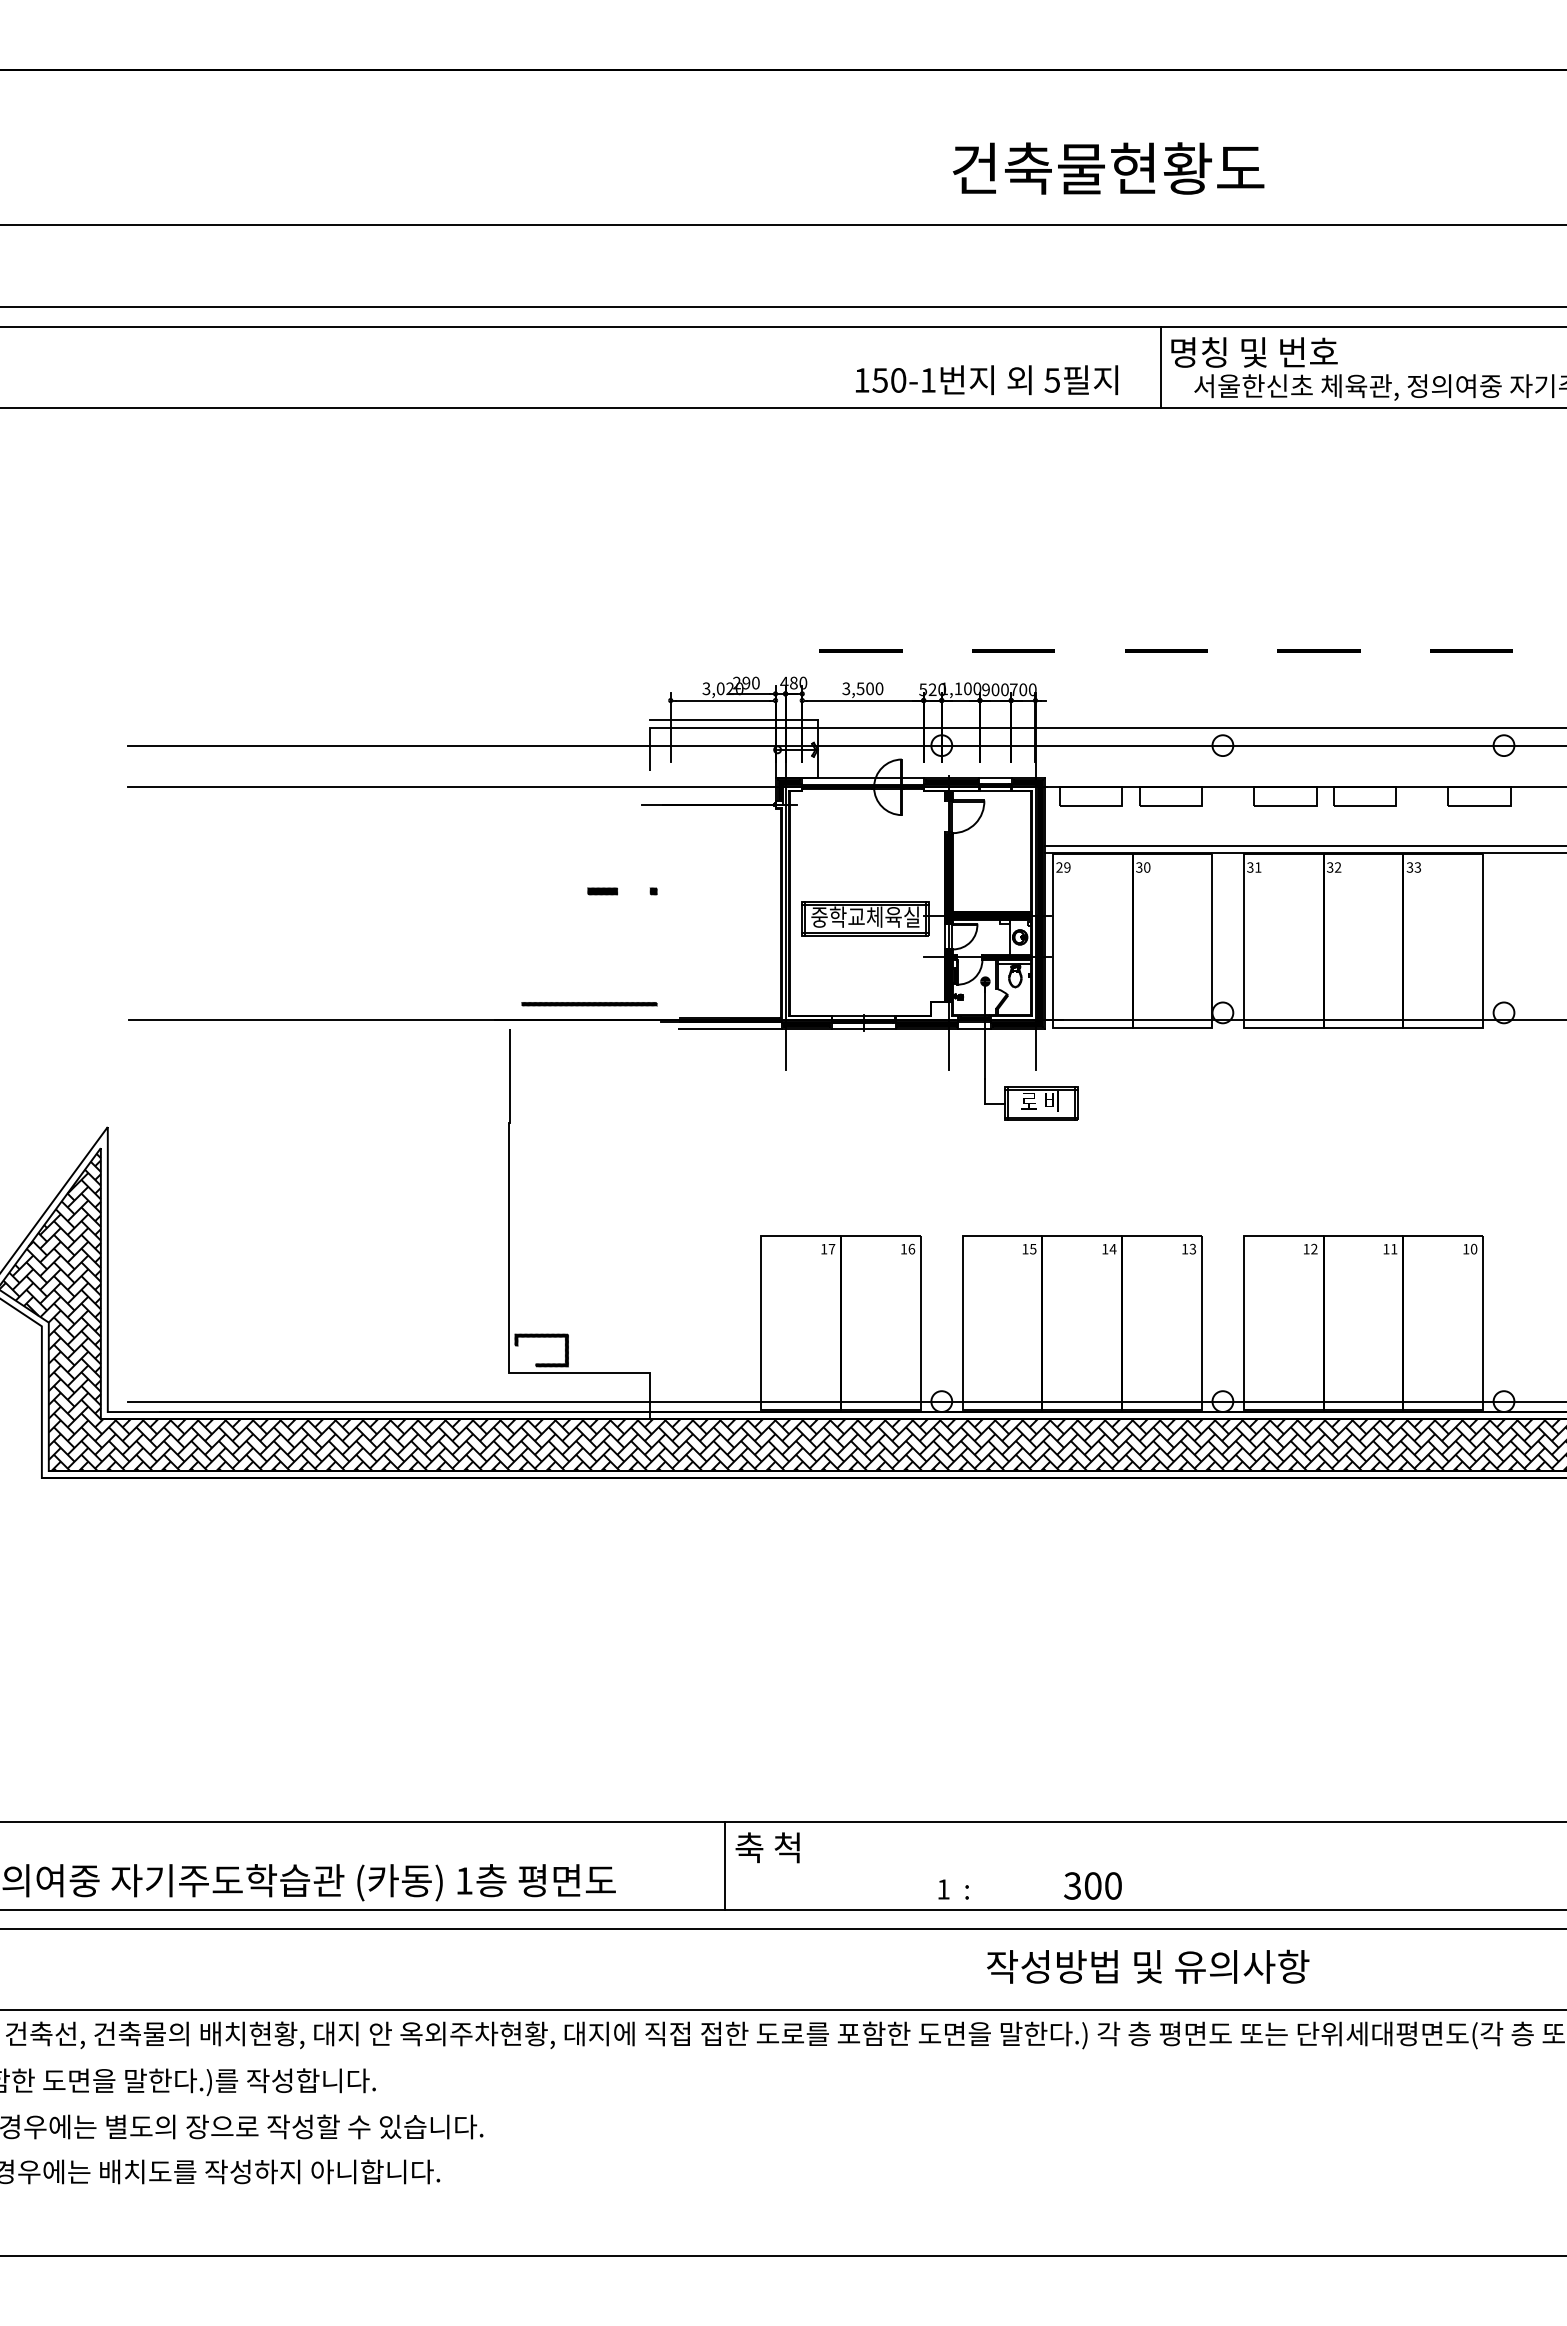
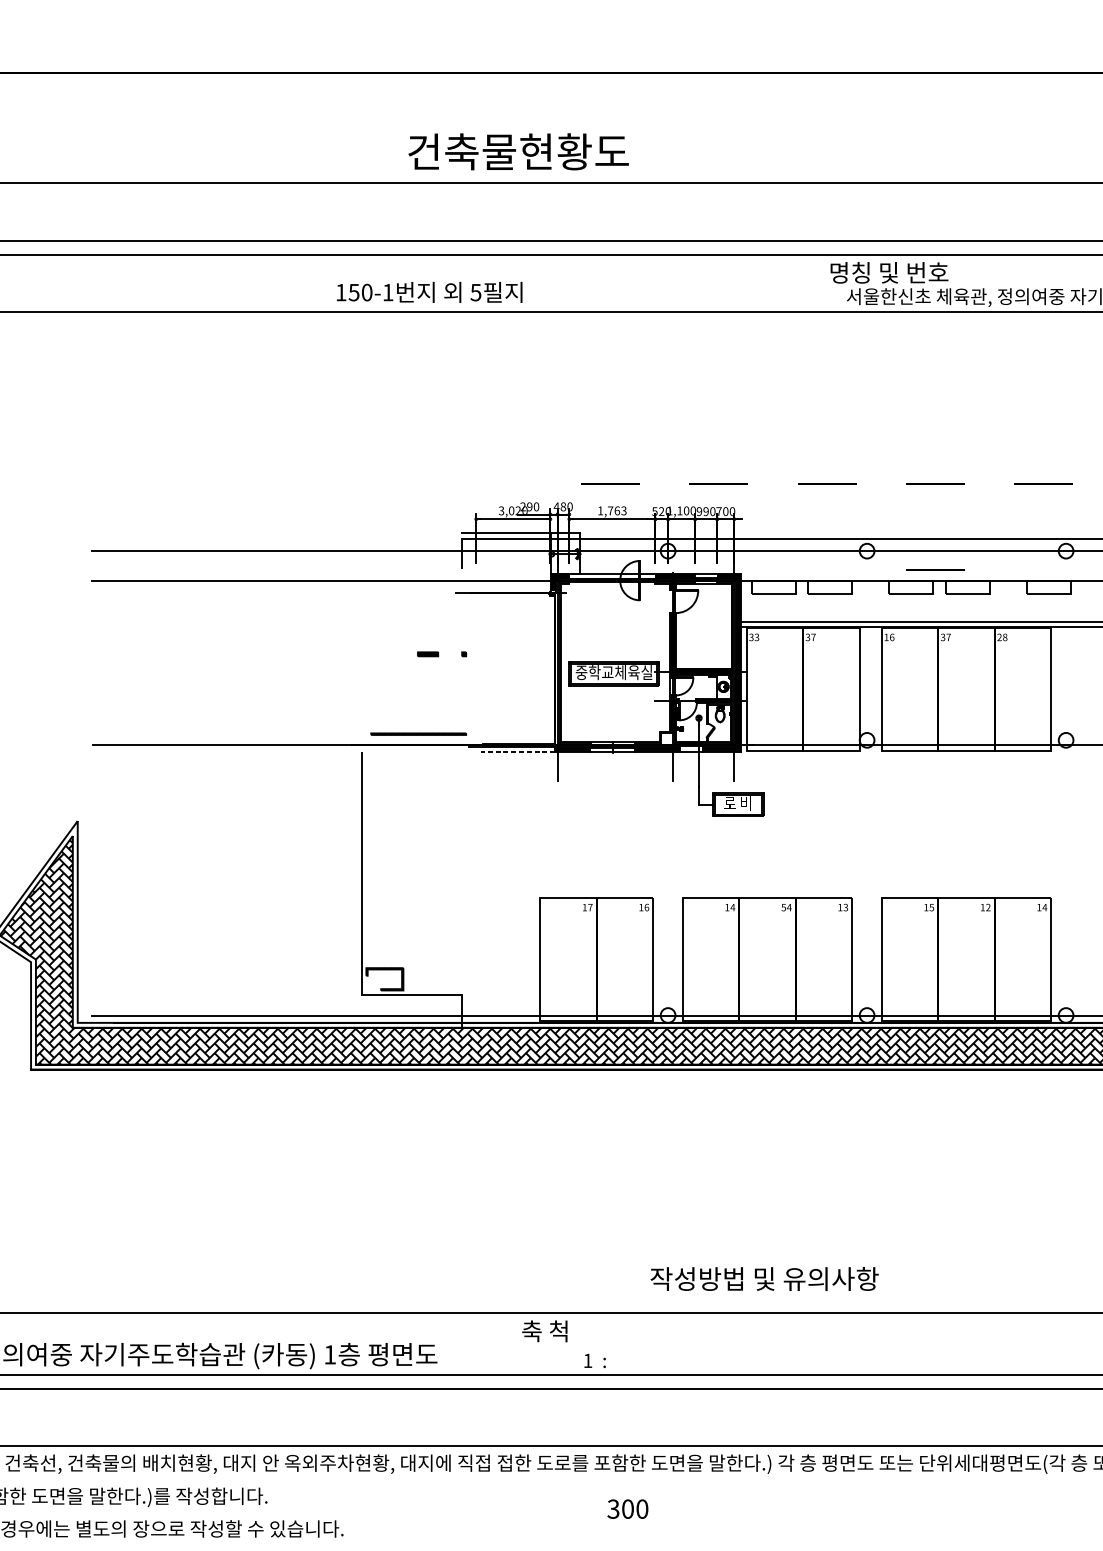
text: (1108, 168) -> (518, 151), moved
line: (1160, 367) -> (822, 283), removed
text: (986, 380) -> (429, 292), moved
text: (862, 688) -> (611, 510), 3,500 -> 1,763
text: (995, 689) -> (706, 511), 900 -> 990
line: (1318, 771) -> (934, 569), added
text: (1063, 867) -> (754, 637), 29 -> 33
text: (1147, 867) -> (813, 637), 30 -> 37
text: (1254, 867) -> (889, 637), 31 -> 16
text: (1337, 867) -> (948, 637), 32 -> 37
text: (1413, 867) -> (1002, 637), 33 -> 28
line: (729, 1029) -> (517, 752), solid -> dashed
text: (1314, 1248) -> (931, 907), 12 -> 15
text: (1394, 1248) -> (988, 907), 11 -> 12
text: (1473, 1248) -> (1044, 907), 10 -> 14
text: (1032, 1249) -> (732, 907), 15 -> 14
text: (1105, 1249) -> (784, 907), 14 -> 54
line: (725, 1866) -> (515, 1344), removed
text: (1092, 1885) -> (627, 1508), moved
text: (953, 1889) -> (594, 1360), moved
text: (1148, 1966) -> (764, 1278), moved

